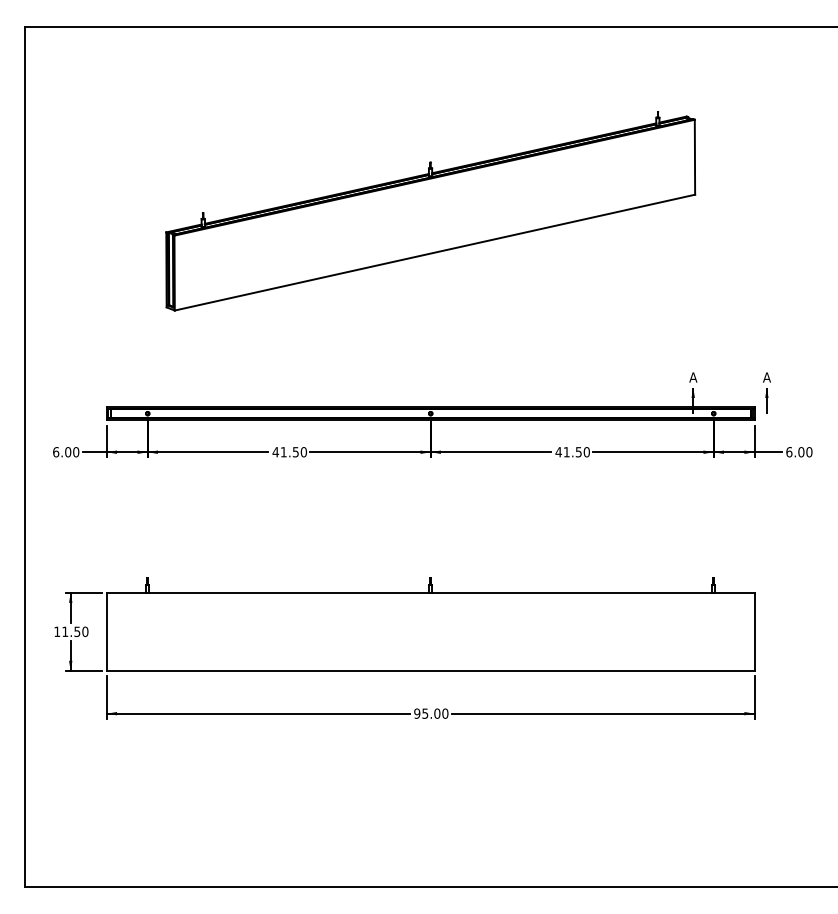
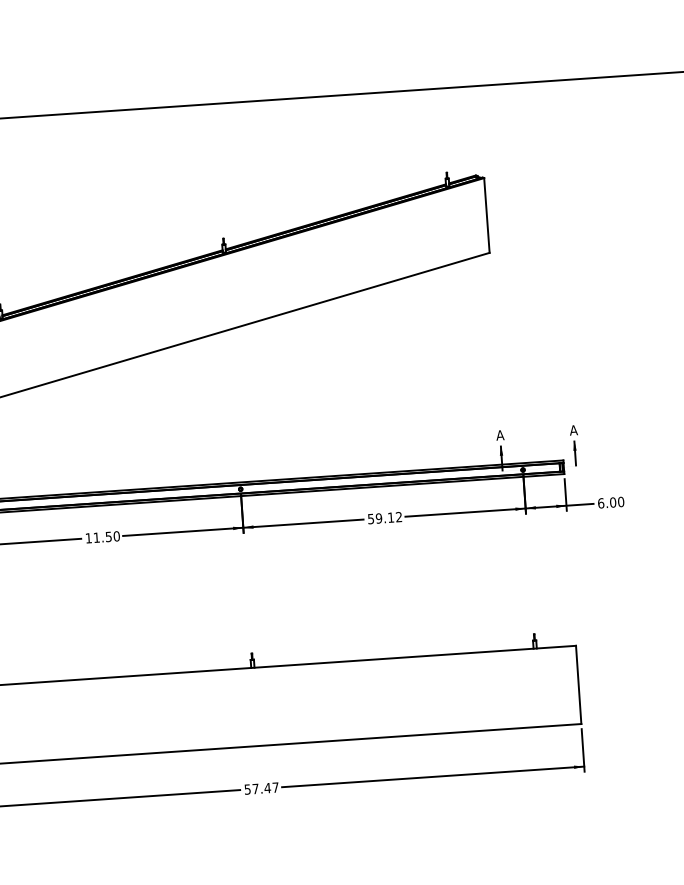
text: (275, 452) -> (88, 538), 41.50 -> 11.50
text: (572, 452) -> (384, 518), 41.50 -> 59.12
text: (431, 713) -> (261, 788), 95.00 -> 57.47

